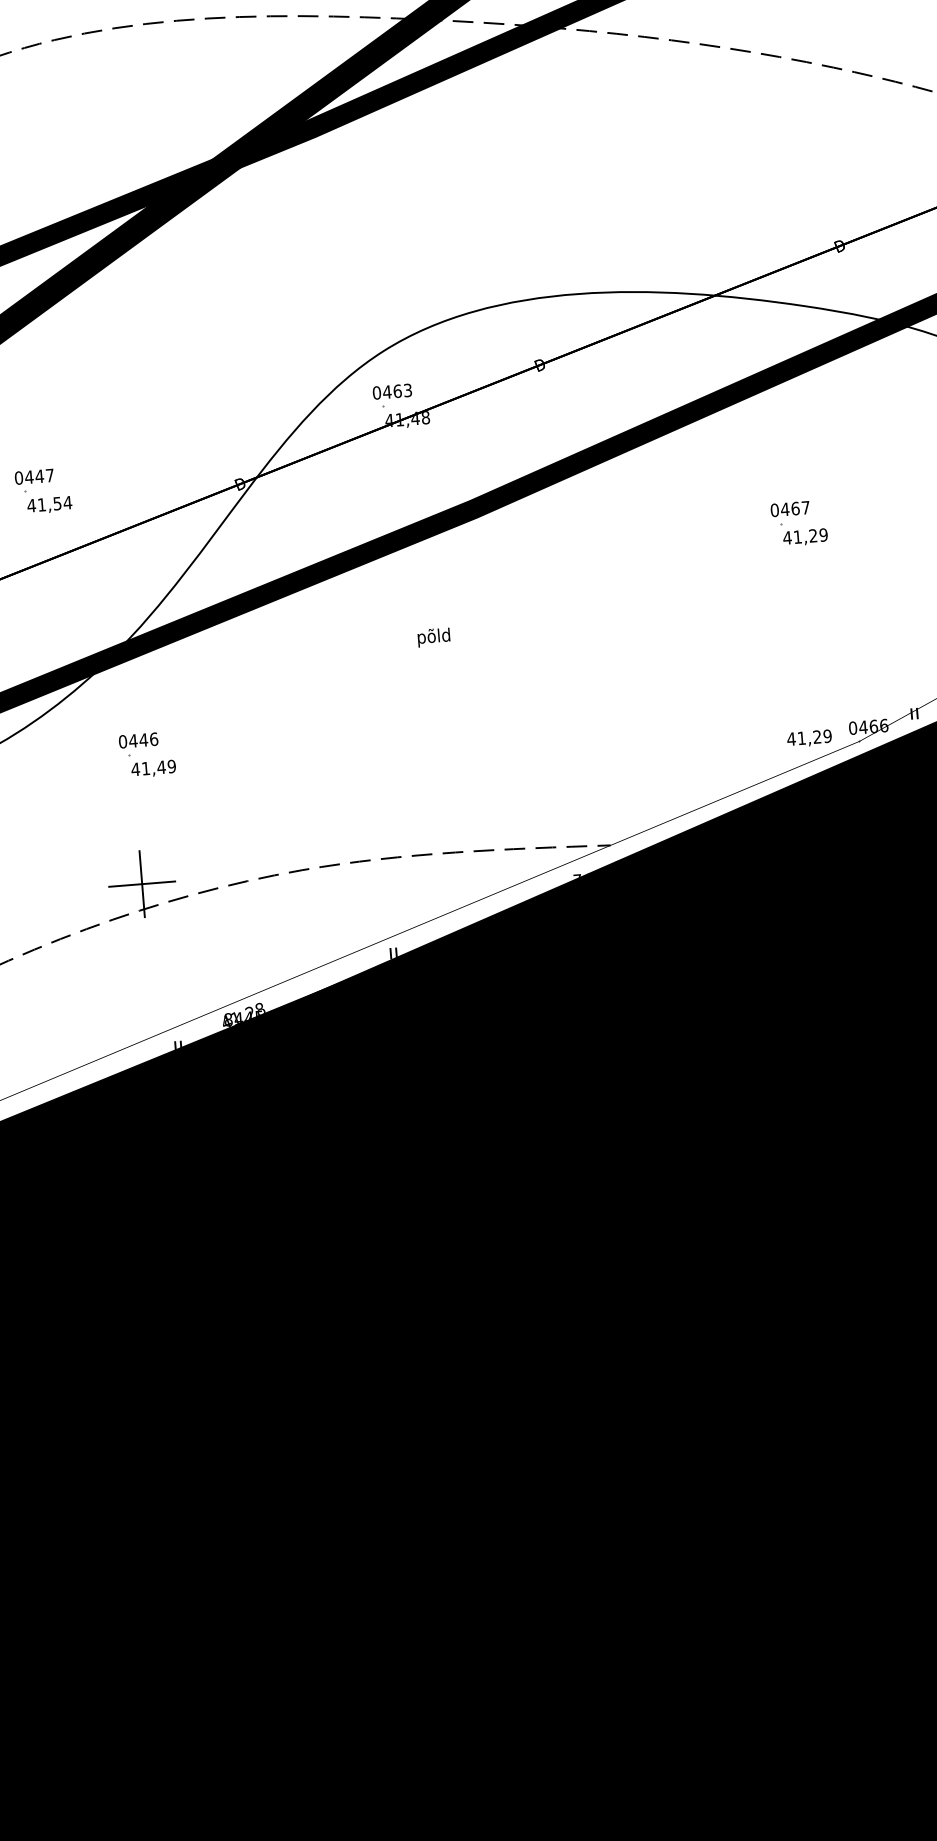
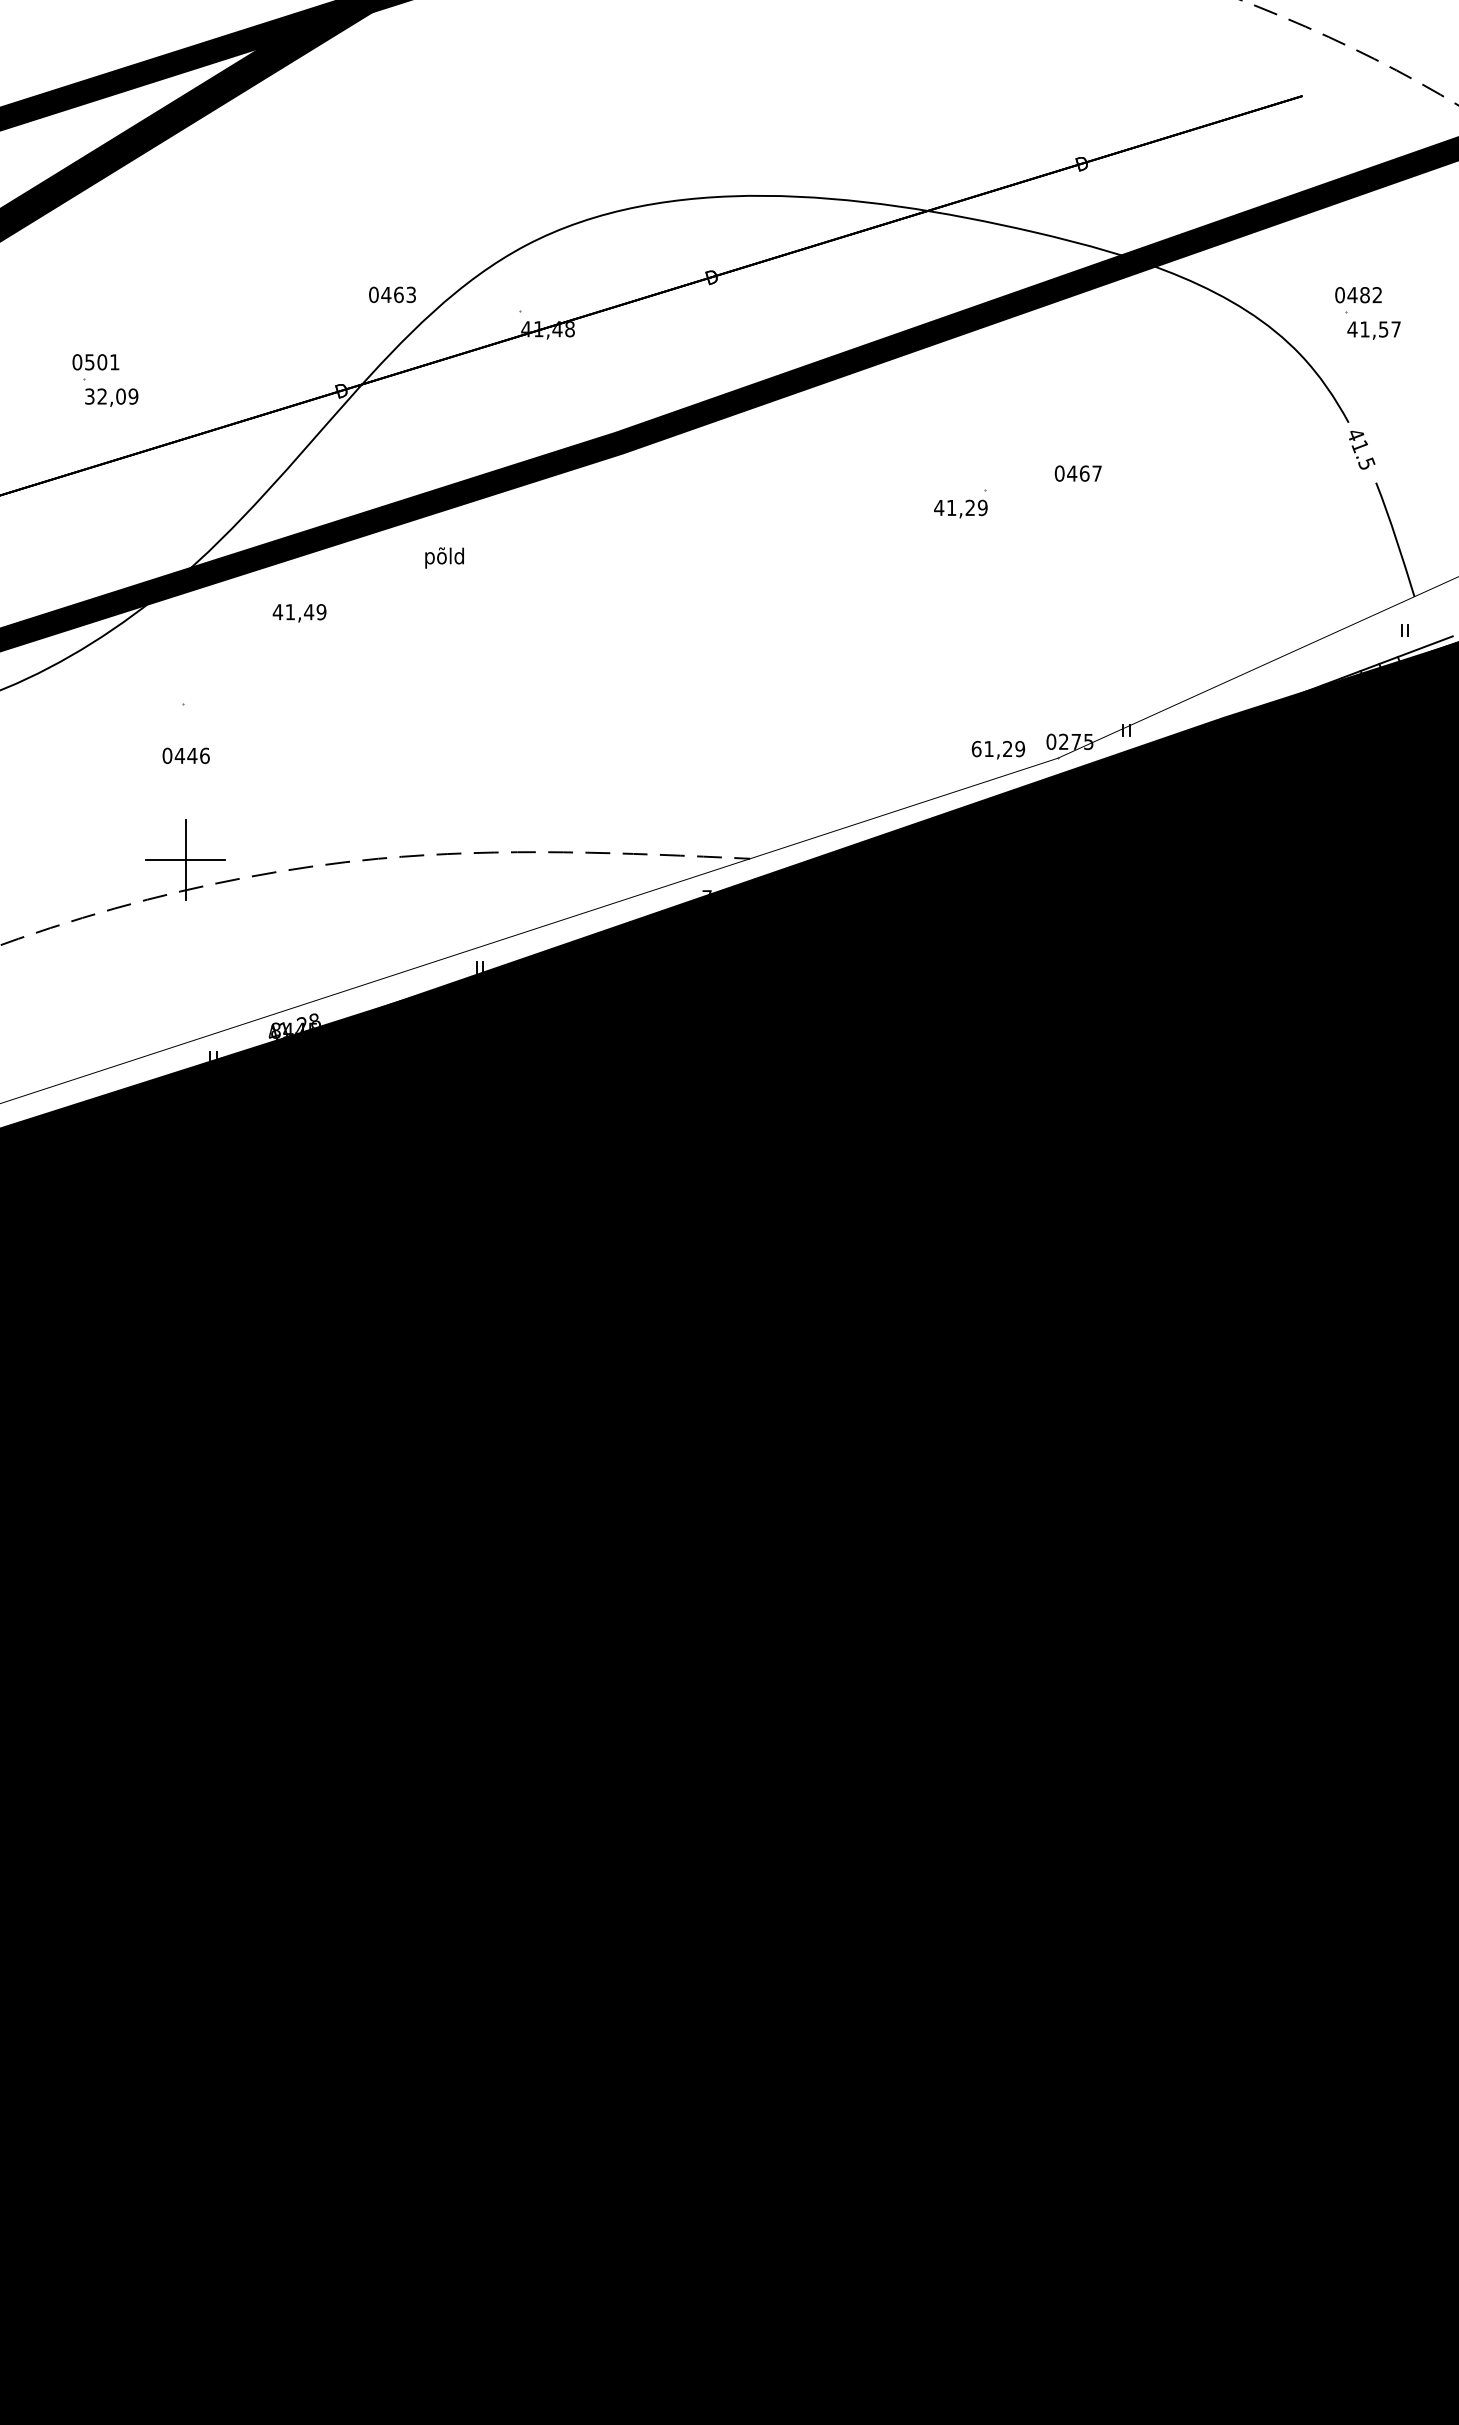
text: (392, 391) -> (392, 294), moved
text: (39, 476) -> (101, 362), 447 -> 501
text: (49, 504) -> (111, 396), 41,54 -> 32,09
text: (789, 509) -> (1077, 473), moved
text: (805, 537) -> (960, 508), moved
text: (433, 637) -> (444, 557), moved
text: (873, 726) -> (1075, 741), 466 -> 275
text: (791, 738) -> (976, 748), 41,29 -> 61,29
text: (137, 740) -> (185, 755), moved
text: (153, 769) -> (299, 613), moved

